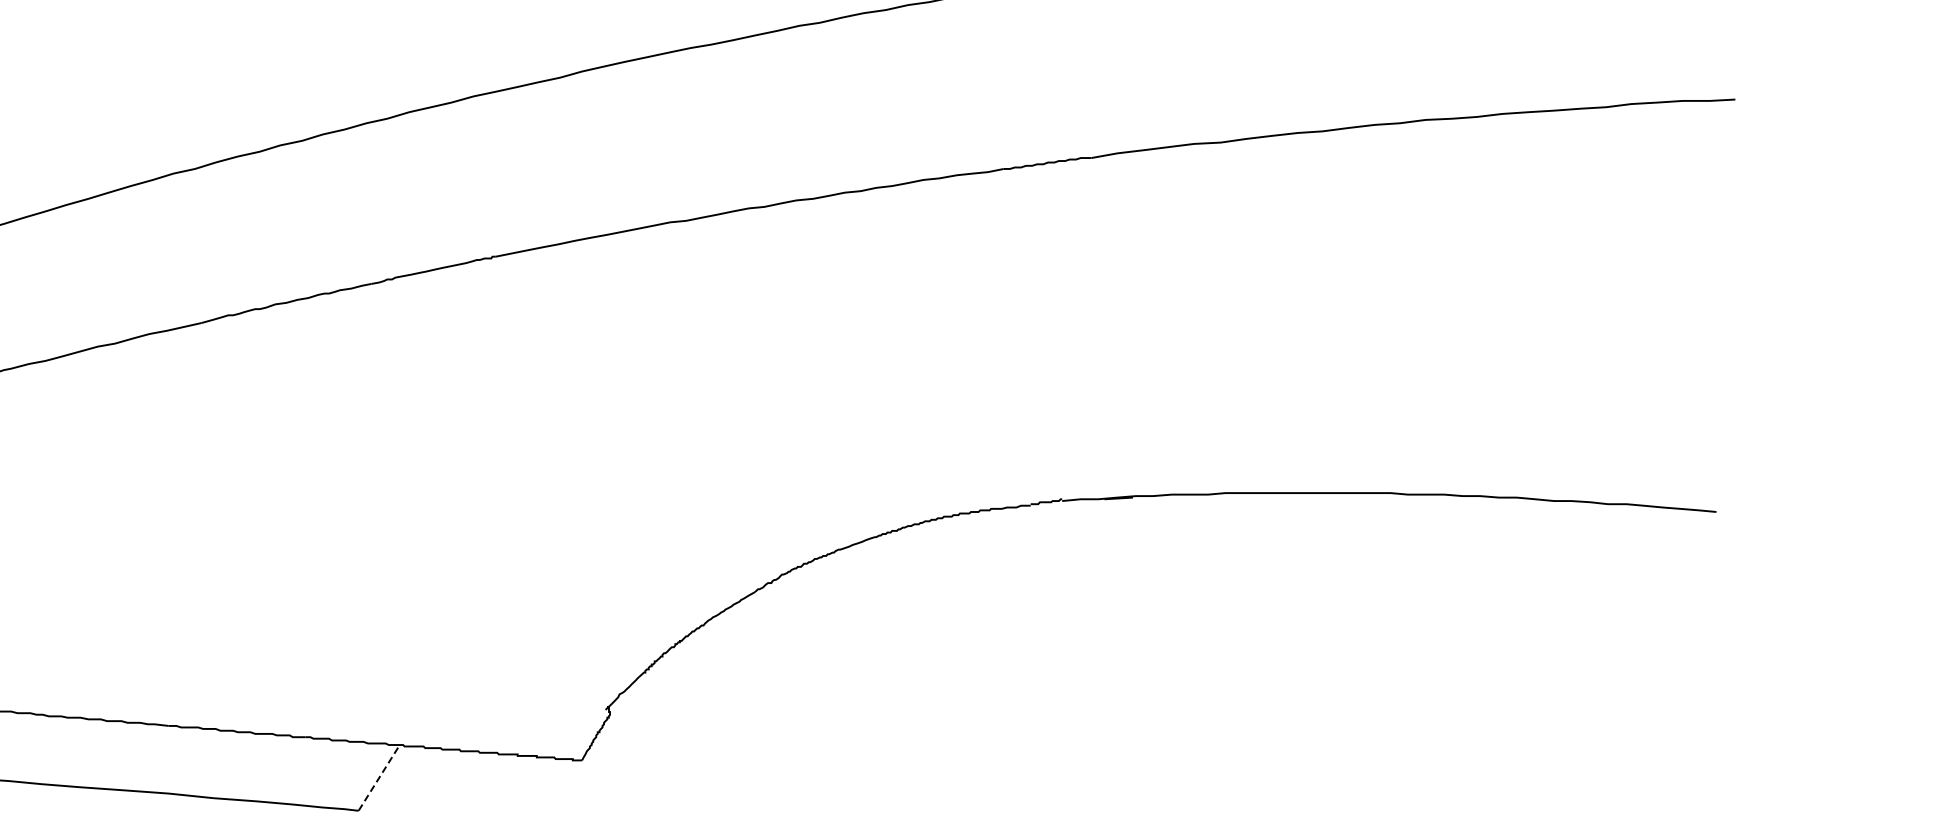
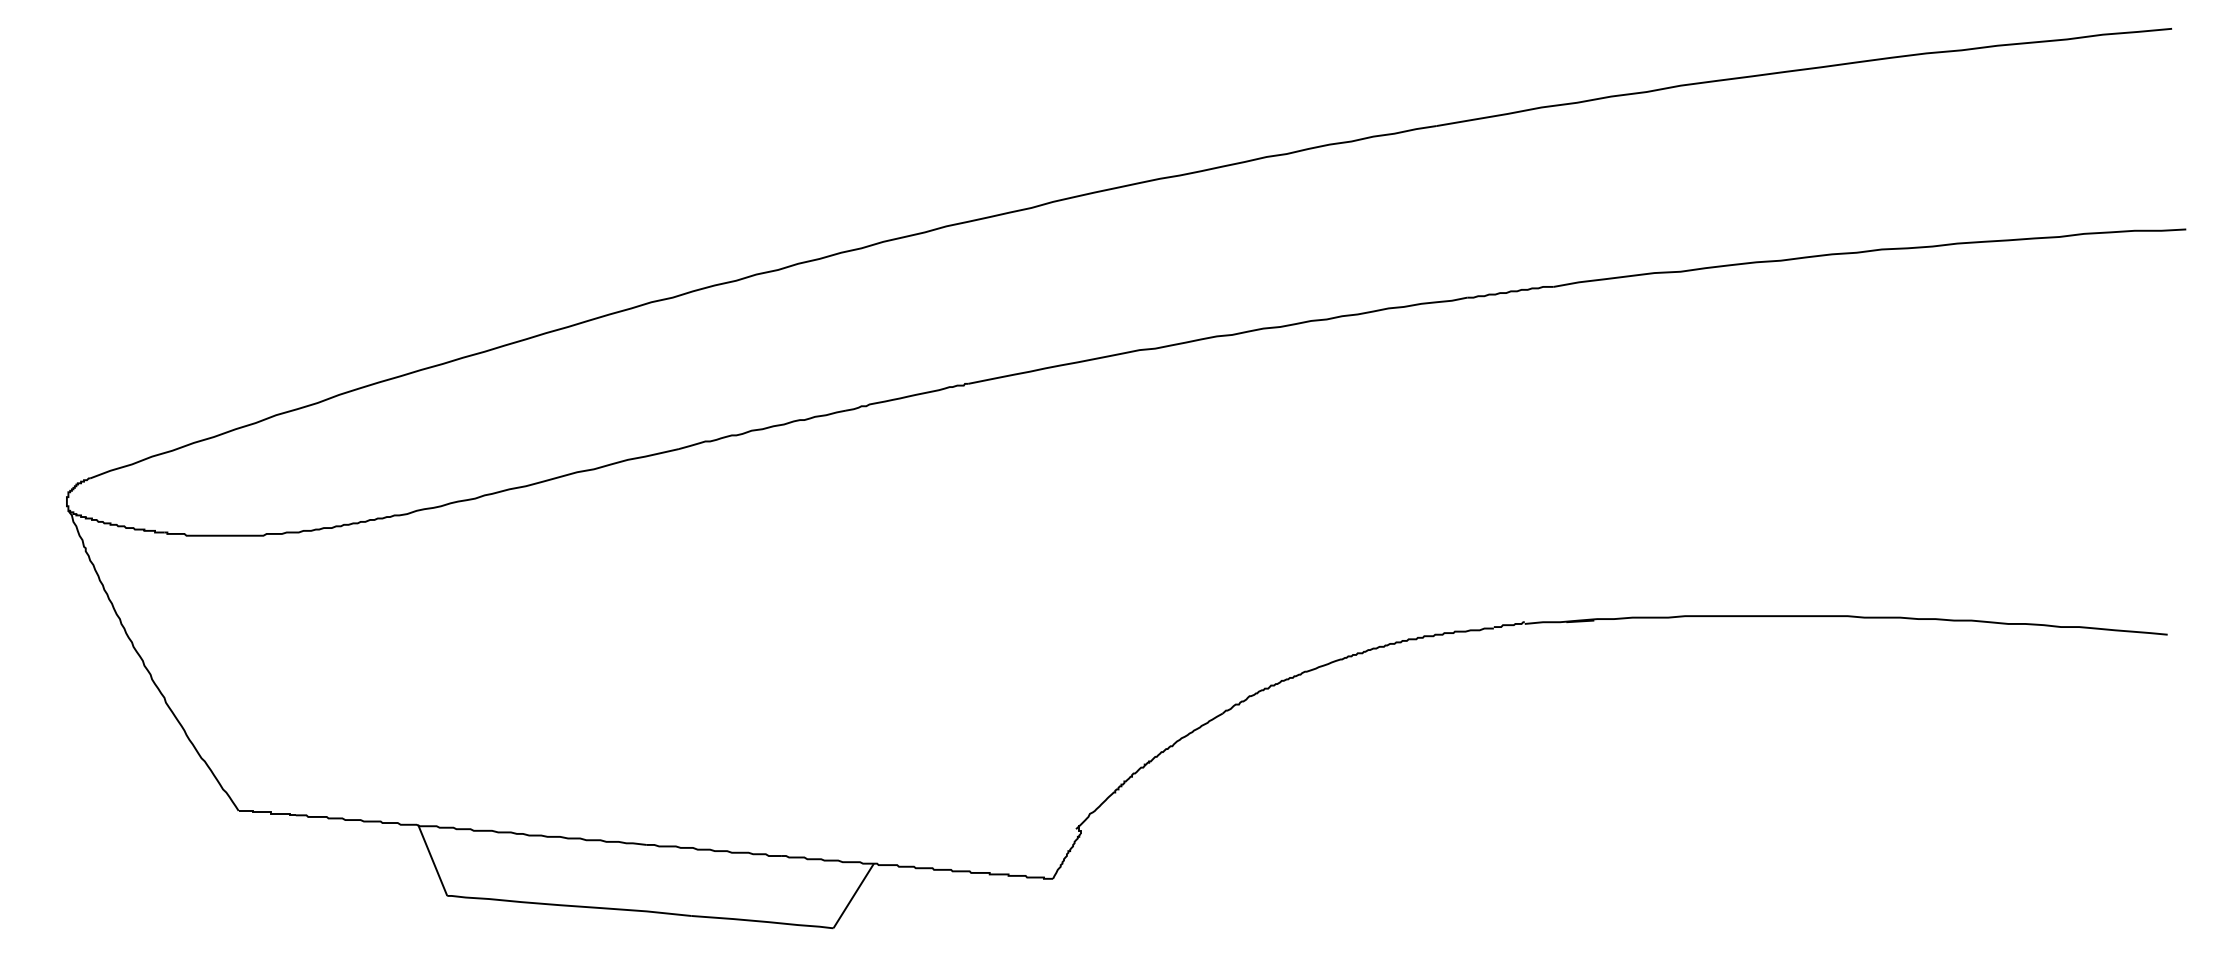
line: (380, 777) -> (854, 895), dashed -> solid

